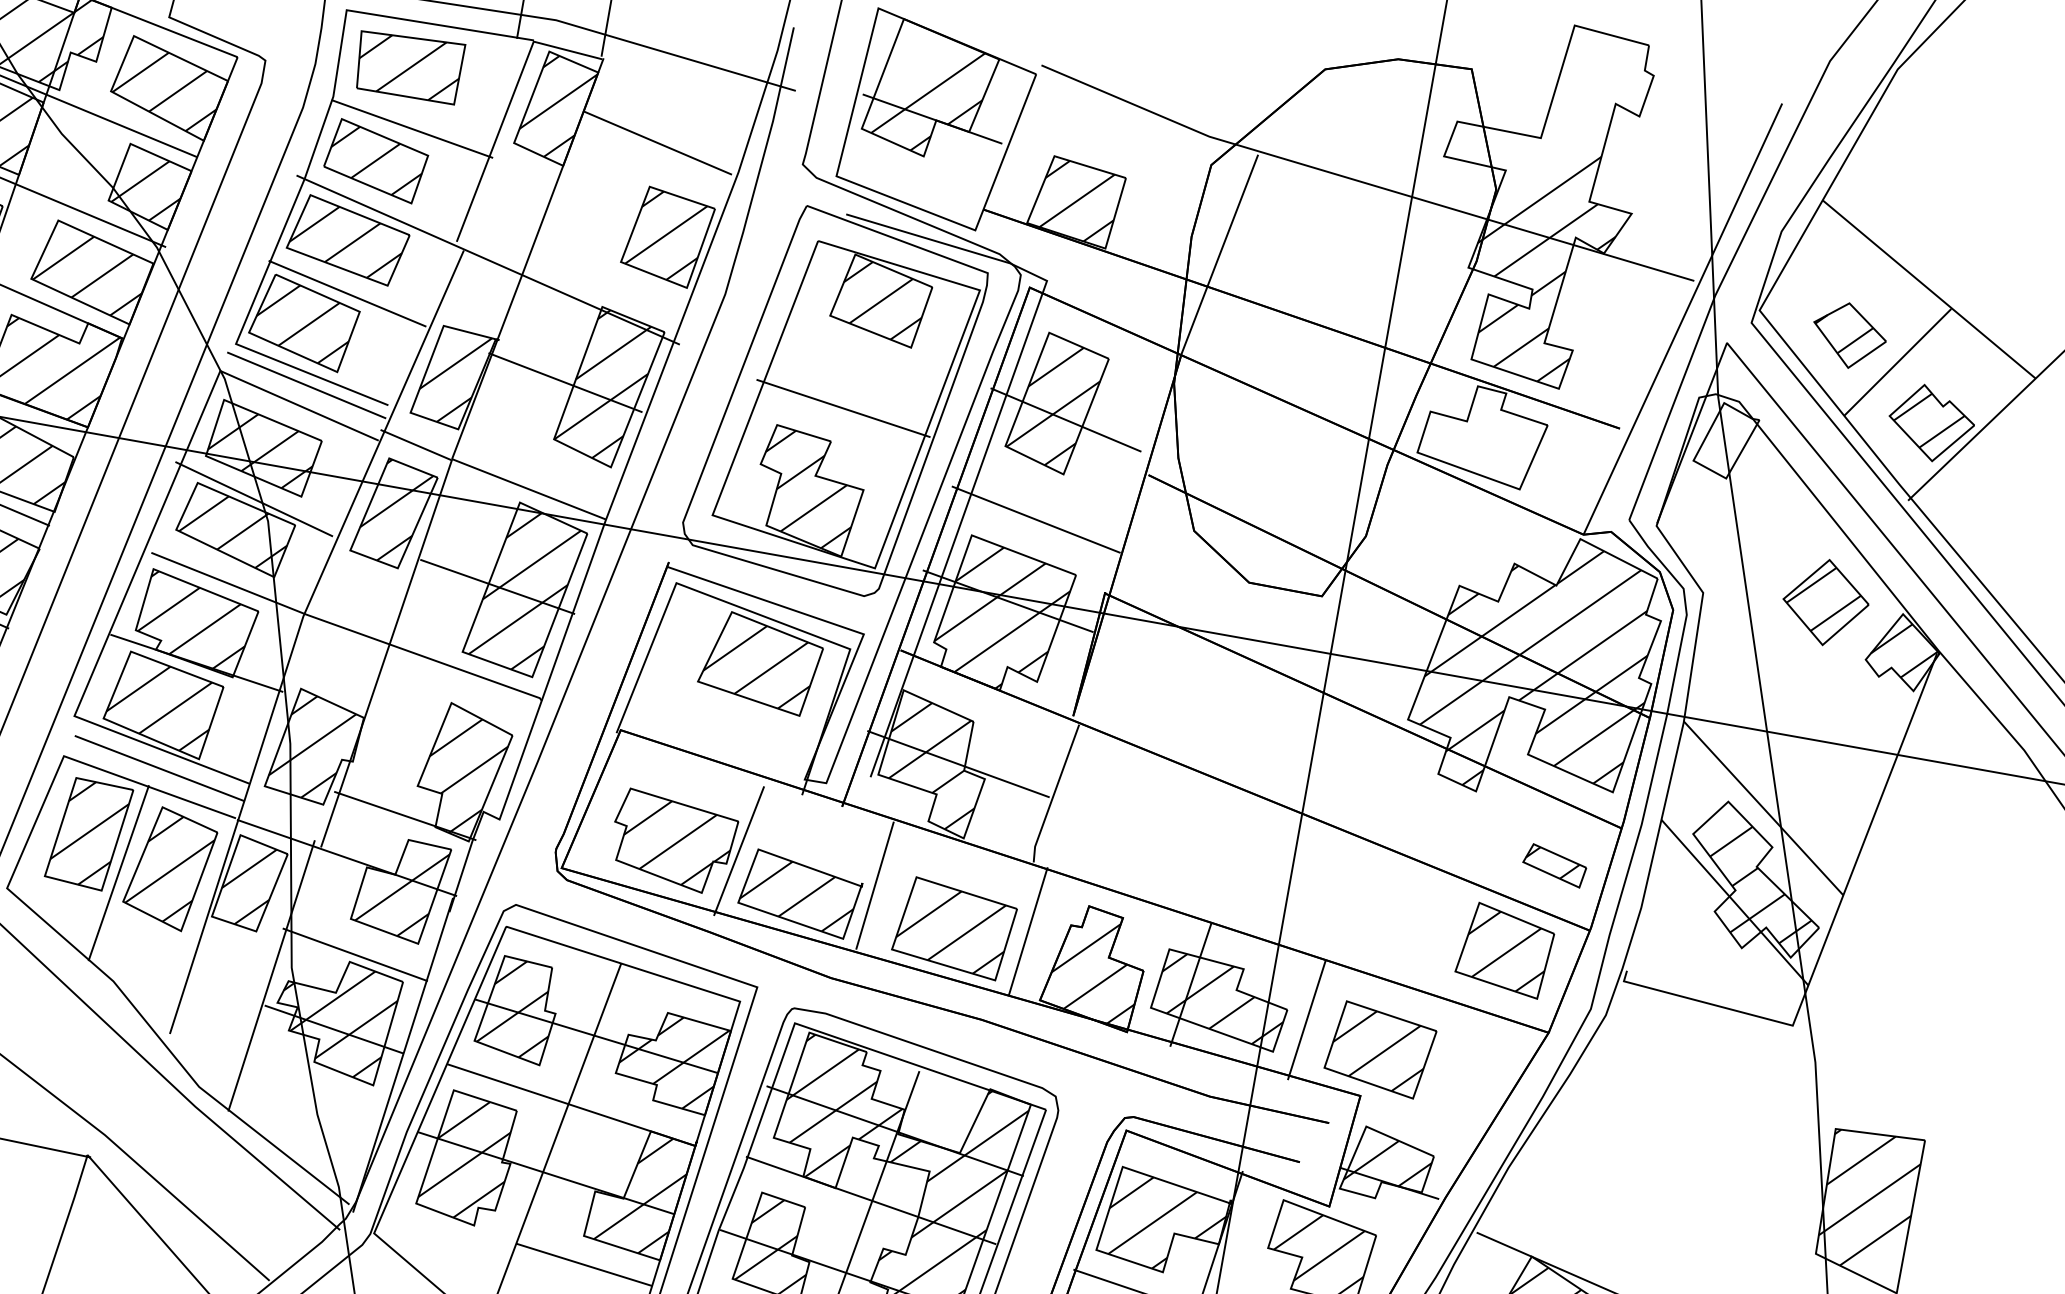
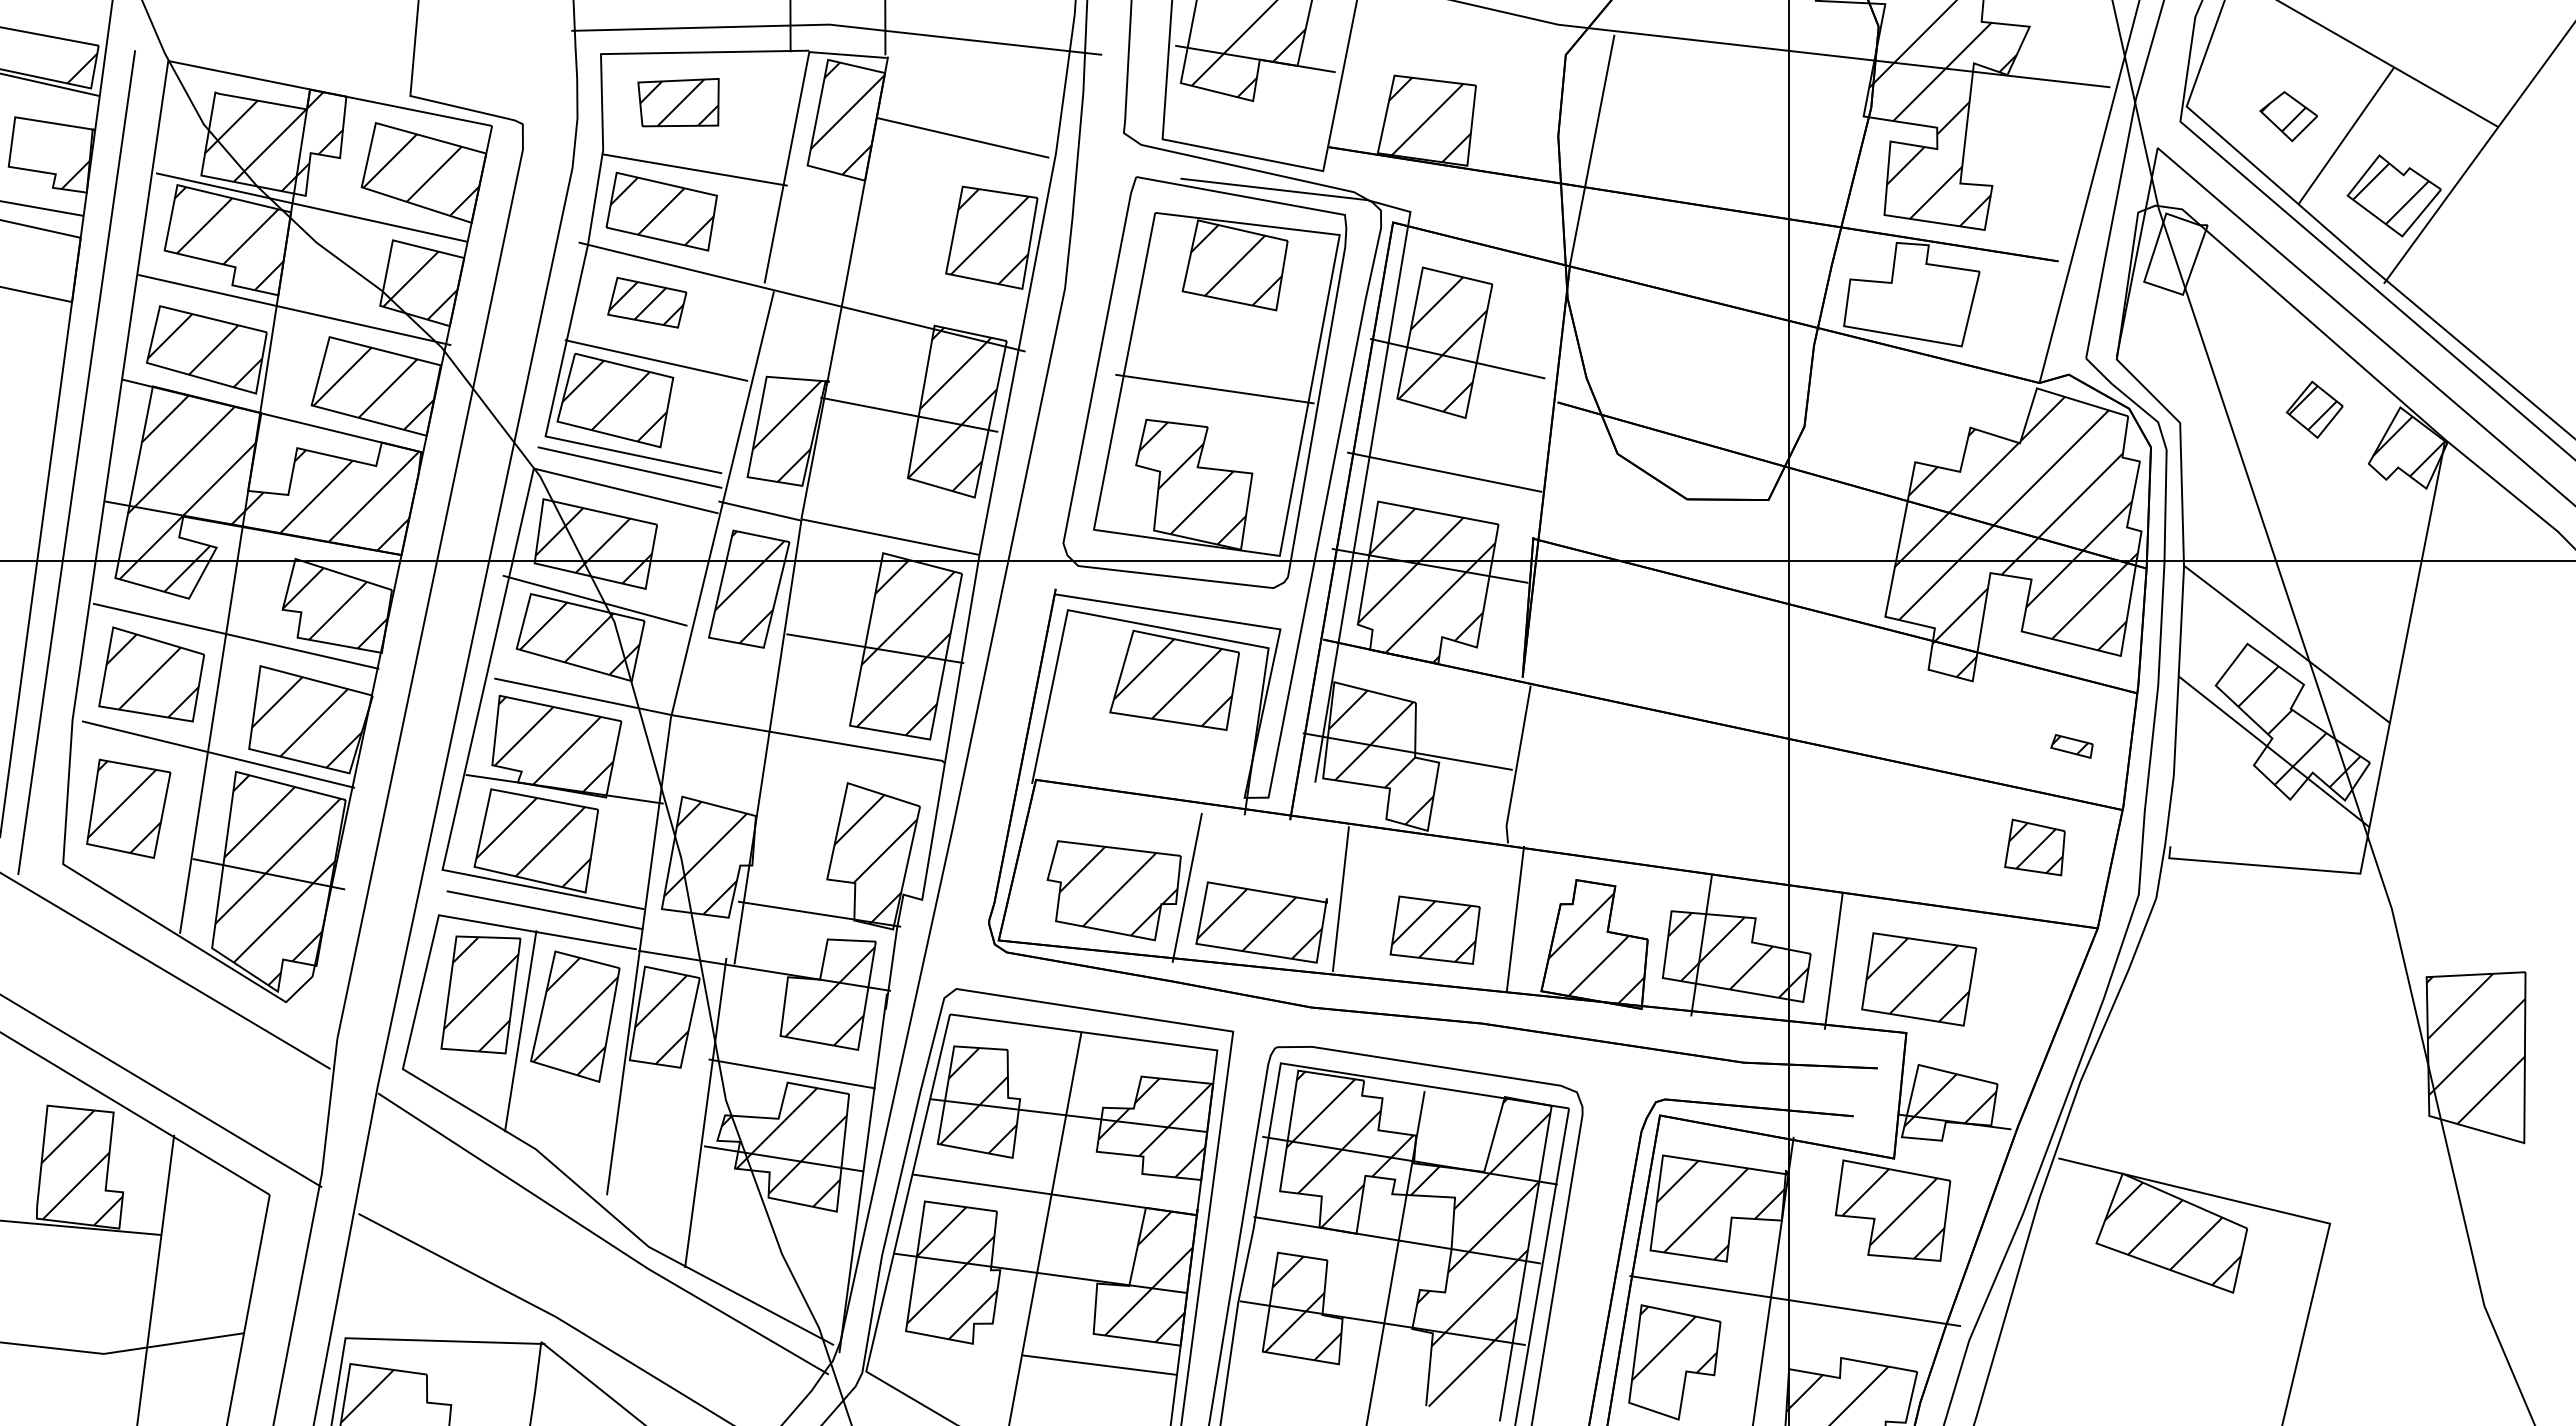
part: (408, 65) -> (678, 102), size x0.7
part: (348, 240) -> (647, 302), size x0.6
part: (1849, 335) -> (2288, 116), size x0.7
part: (1825, 602) -> (2314, 409), size x0.6
part: (1554, 865) -> (2071, 746), size x0.6
part: (953, 928) -> (1434, 930), size x0.7
part: (1504, 950) -> (2034, 847), size x0.6

